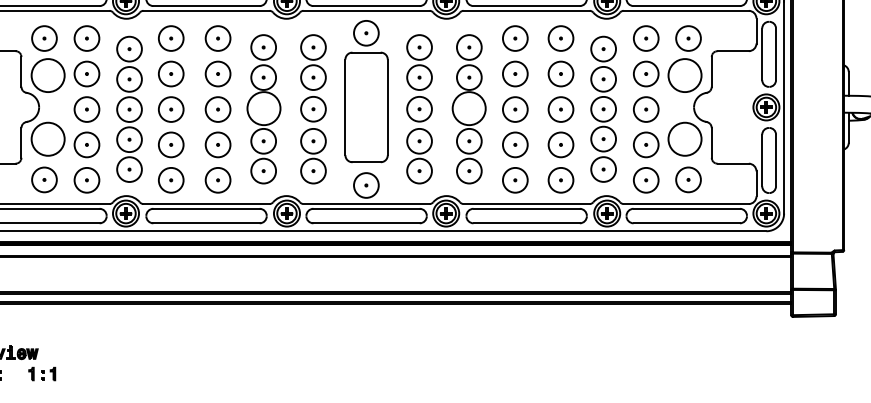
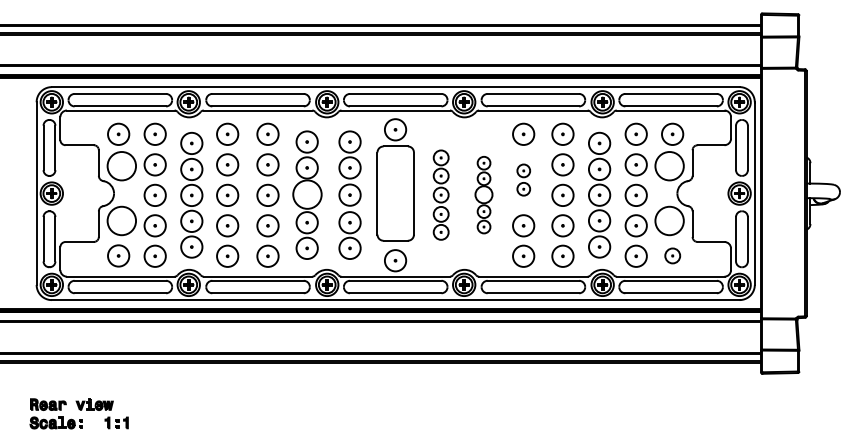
part: (515, 91) -> (523, 179), size x0.6
part: (418, 108) -> (440, 194), size x0.7
part: (468, 108) -> (483, 194), size x0.6
part: (688, 179) -> (672, 255), size x0.7

